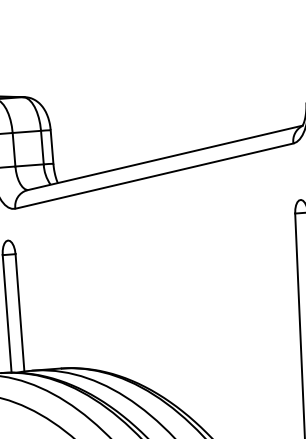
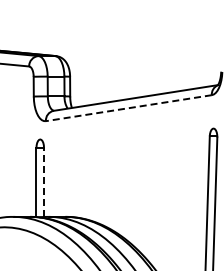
line: (153, 176) -> (128, 108), solid -> dashed
line: (20, 312) -> (44, 182), solid -> dashed

